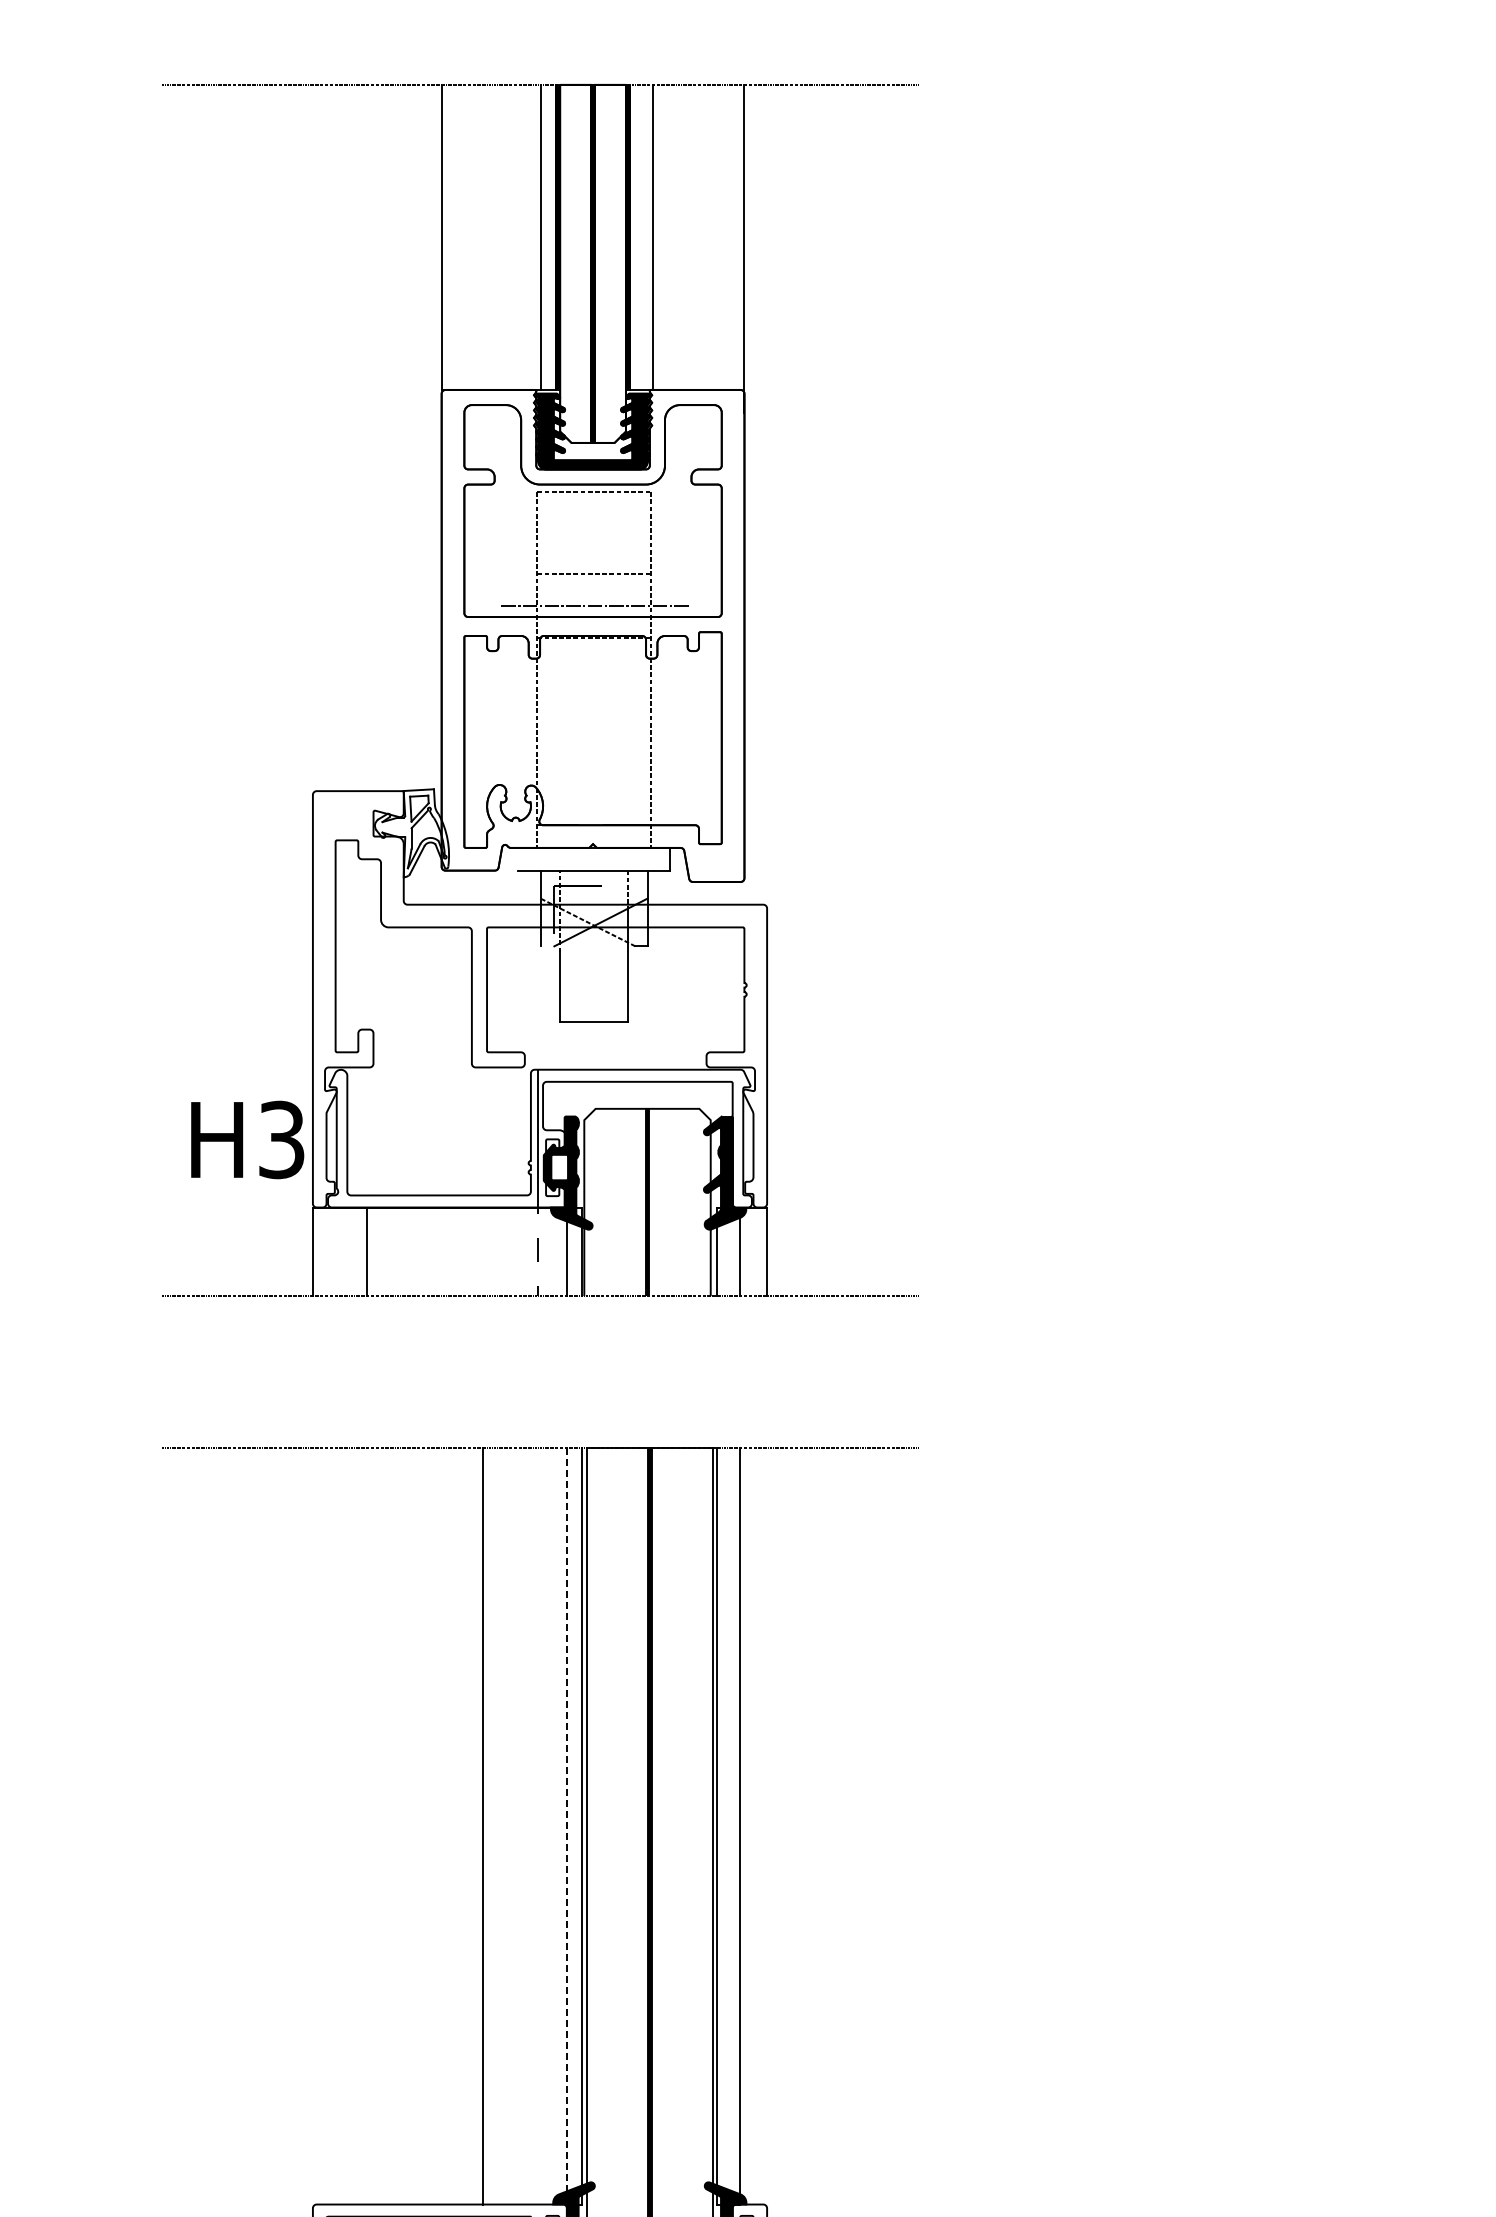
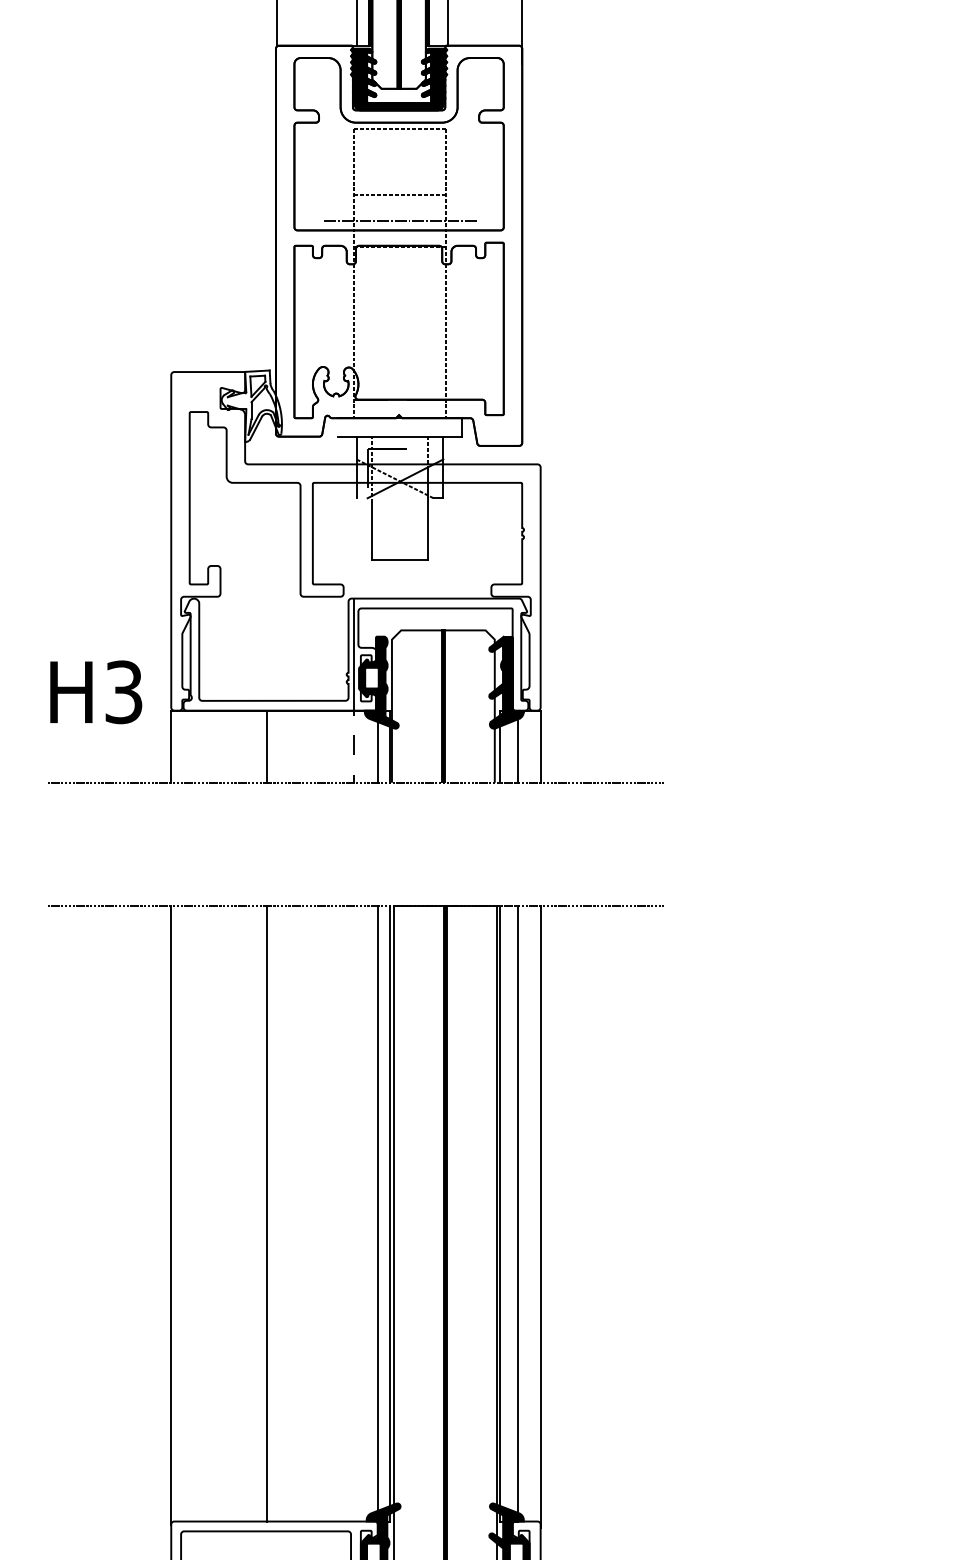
text: (247, 1139) -> (96, 691), moved
line: (367, 1251) -> (267, 746), moved
line: (483, 1825) -> (267, 1213), moved
line: (567, 1826) -> (378, 1214), dashed -> solid
line: (312, 1828) -> (170, 1215), added
line: (767, 1829) -> (540, 1216), added

